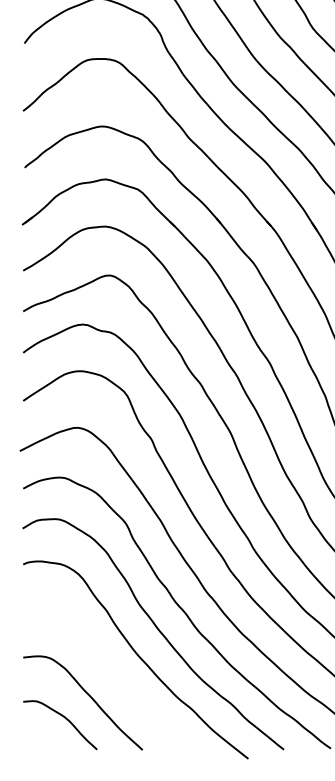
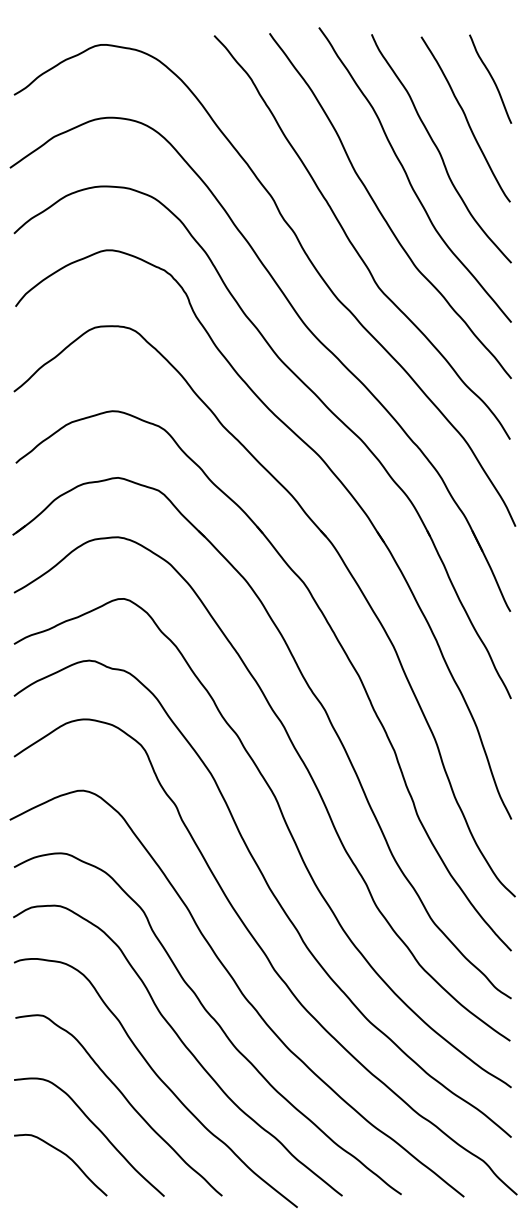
curve: (112, 674) -> (126, 1101), added

